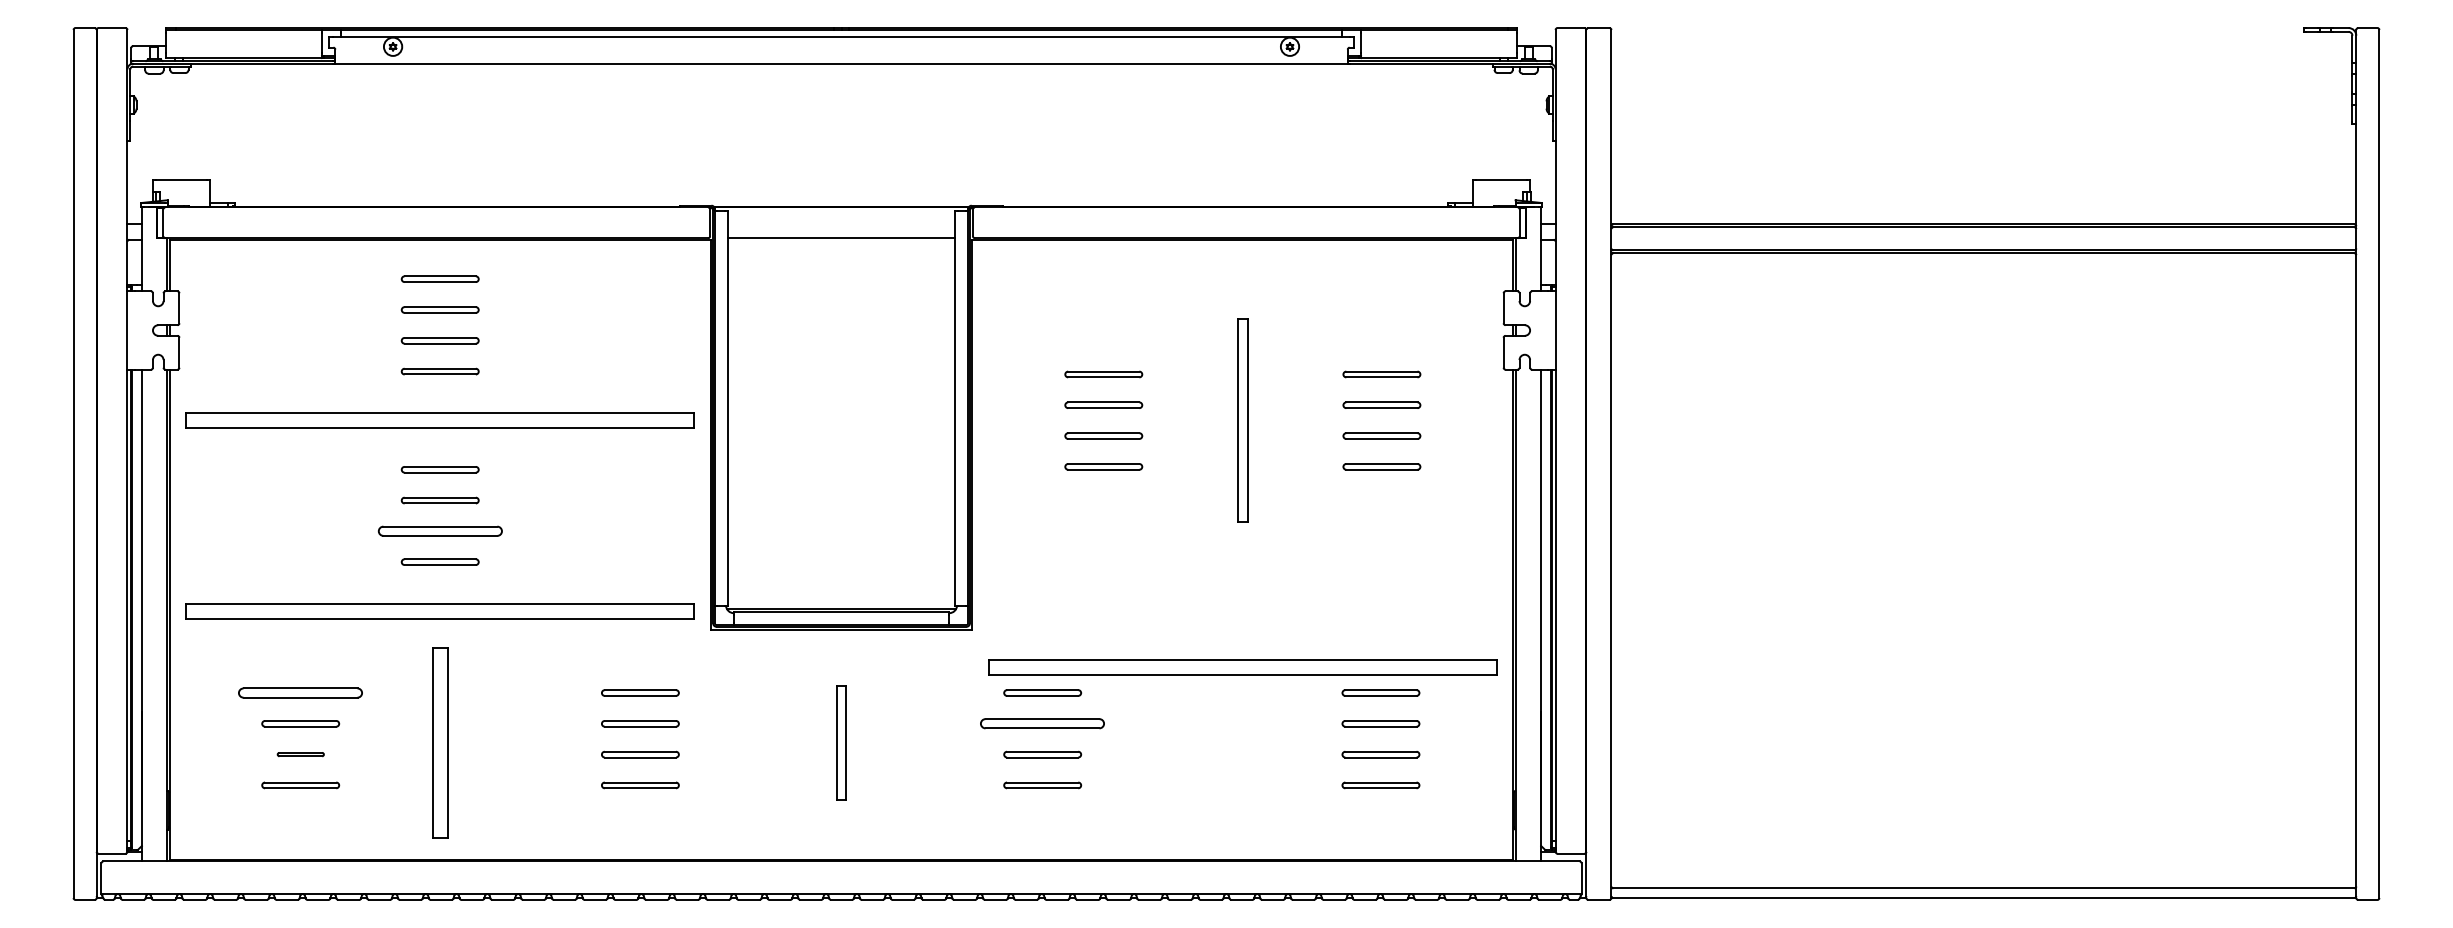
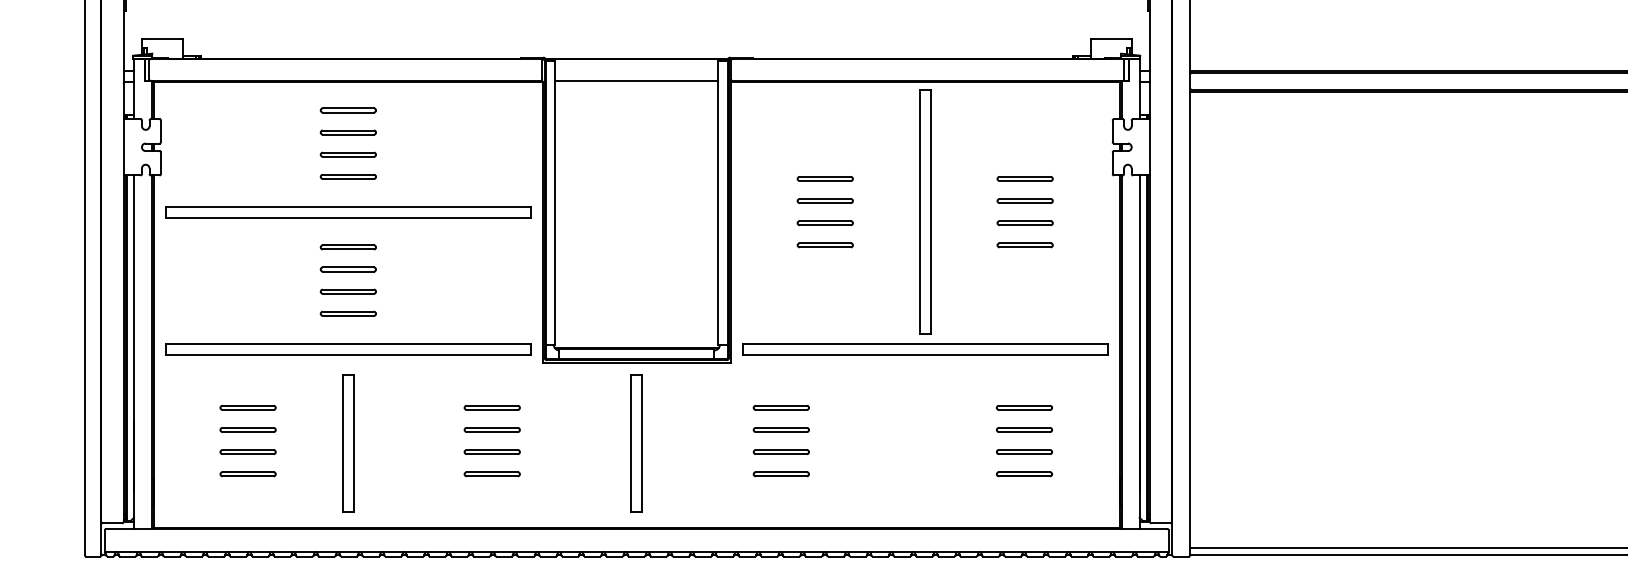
part: (1242, 420) -> (924, 211), size x1.67
part: (439, 531) -> (347, 291), size x0.62
part: (1242, 667) -> (924, 349), moved
part: (300, 692) -> (247, 407), size x0.62
part: (1042, 723) -> (781, 429), size x0.62
part: (841, 742) -> (636, 443), size x1.67
part: (300, 754) -> (247, 452), size x1.67

